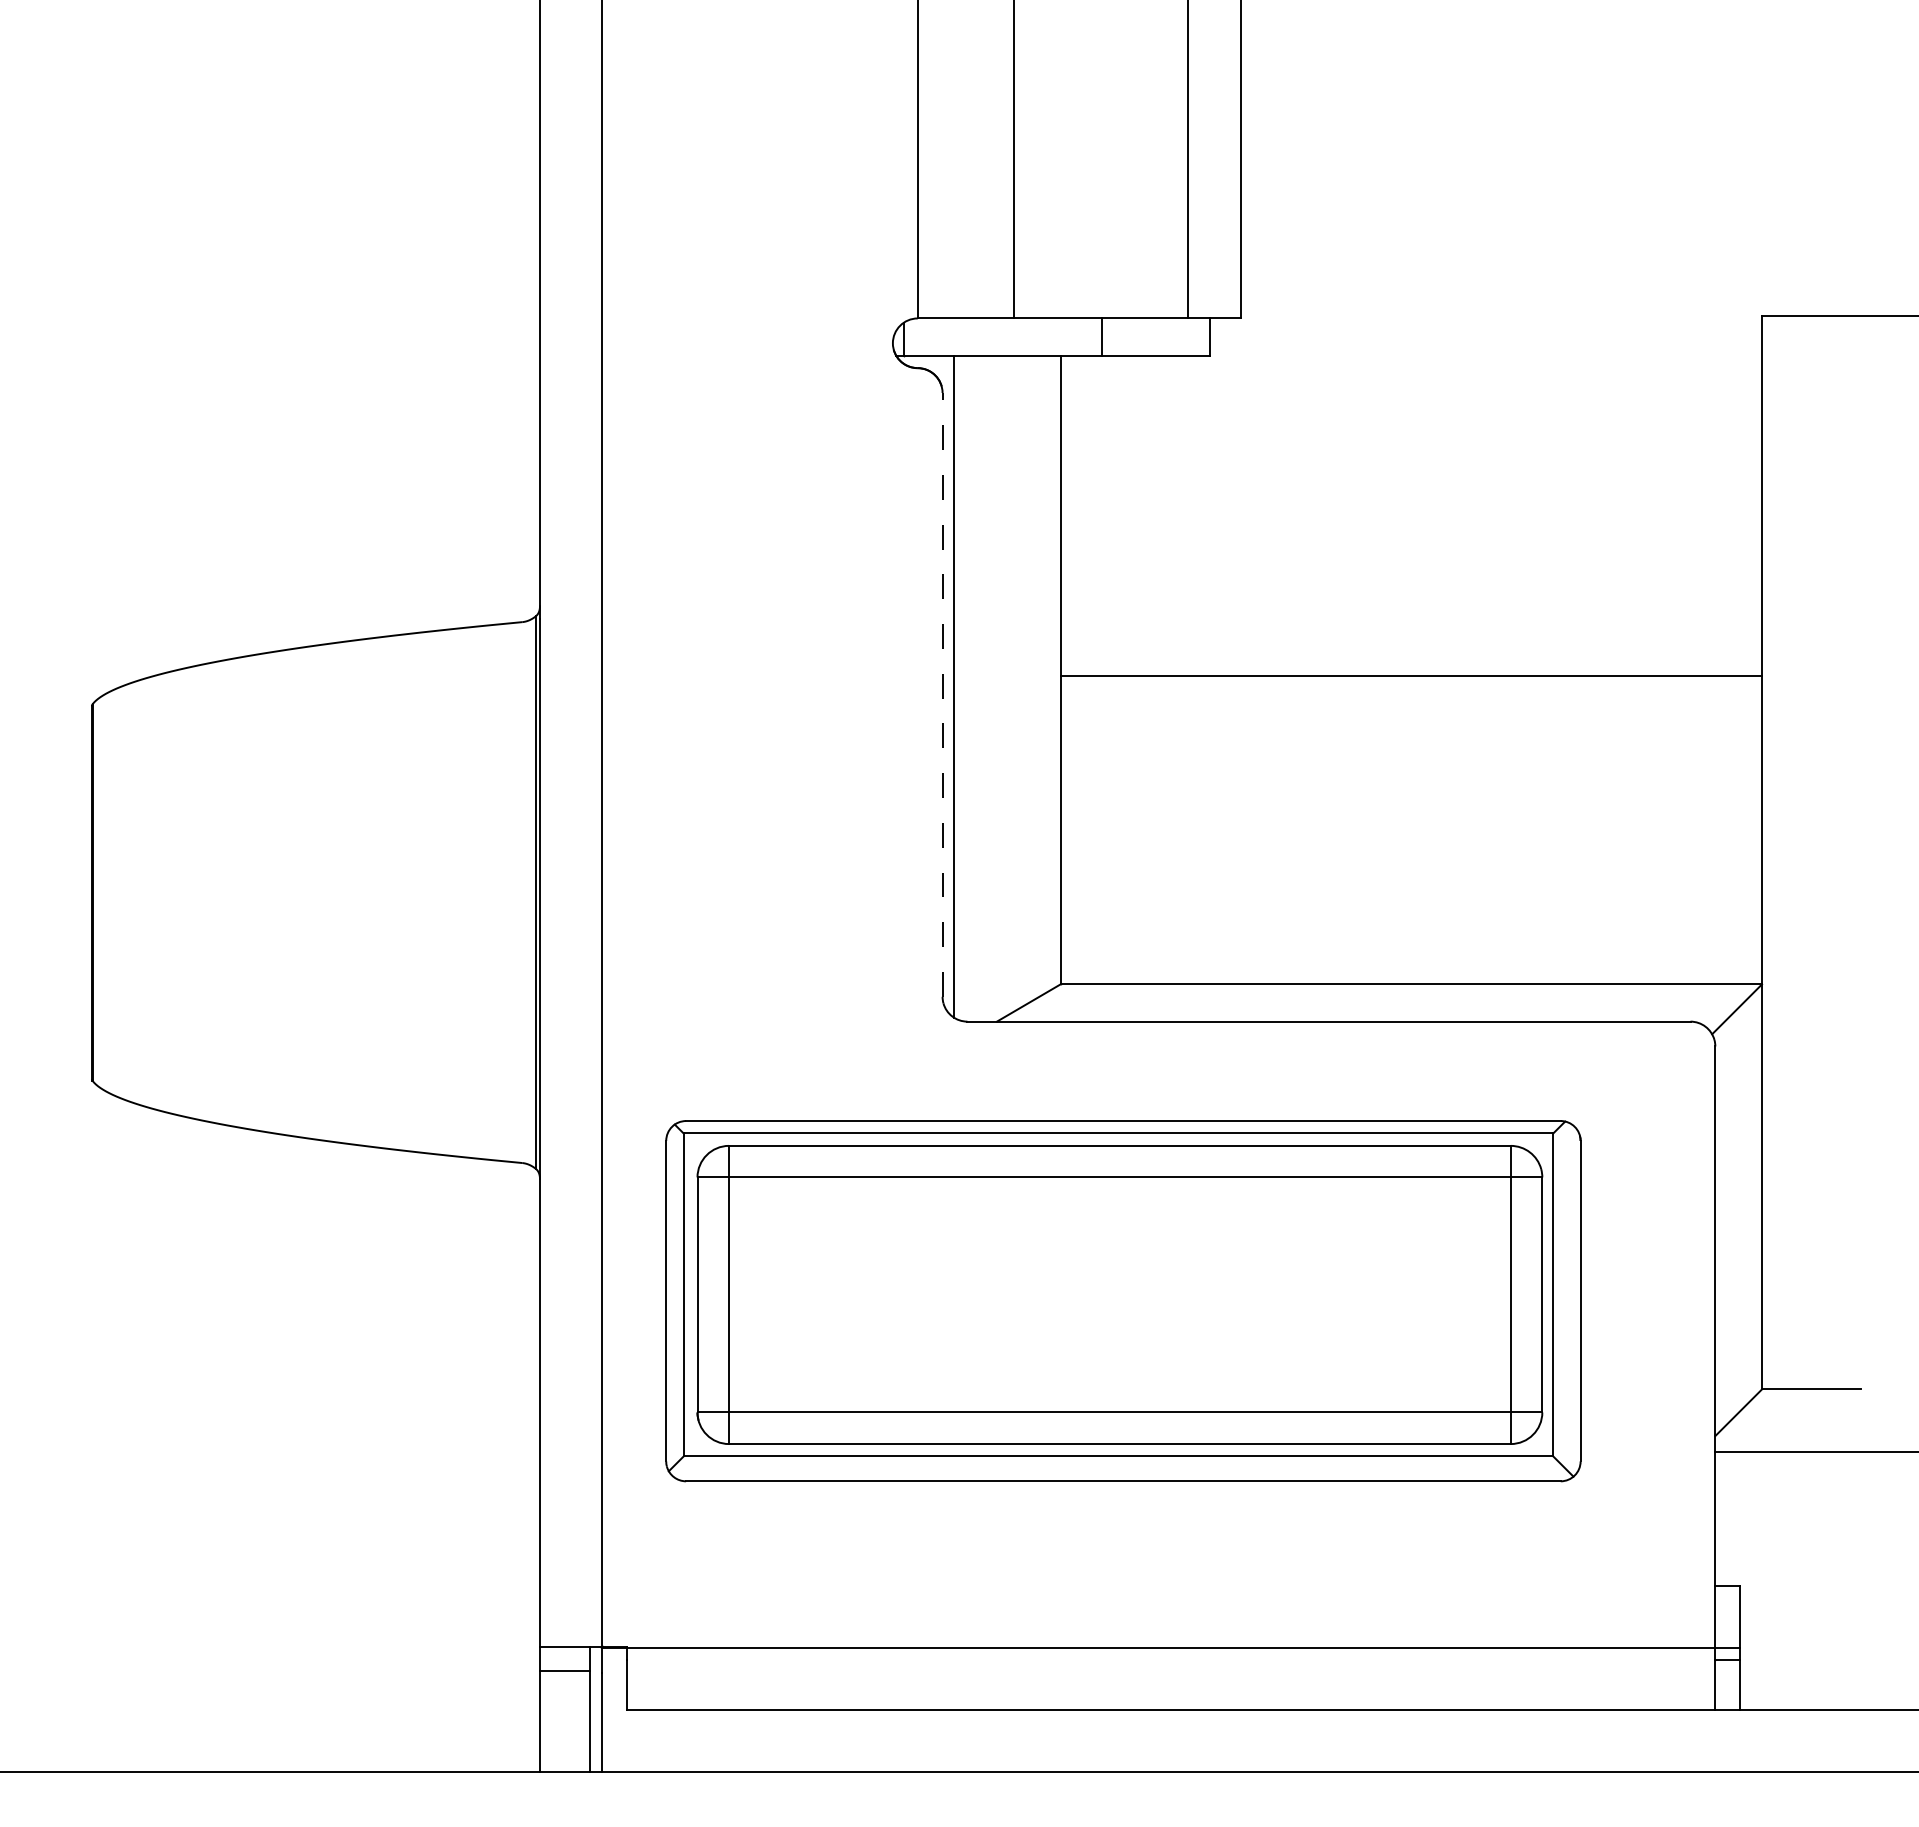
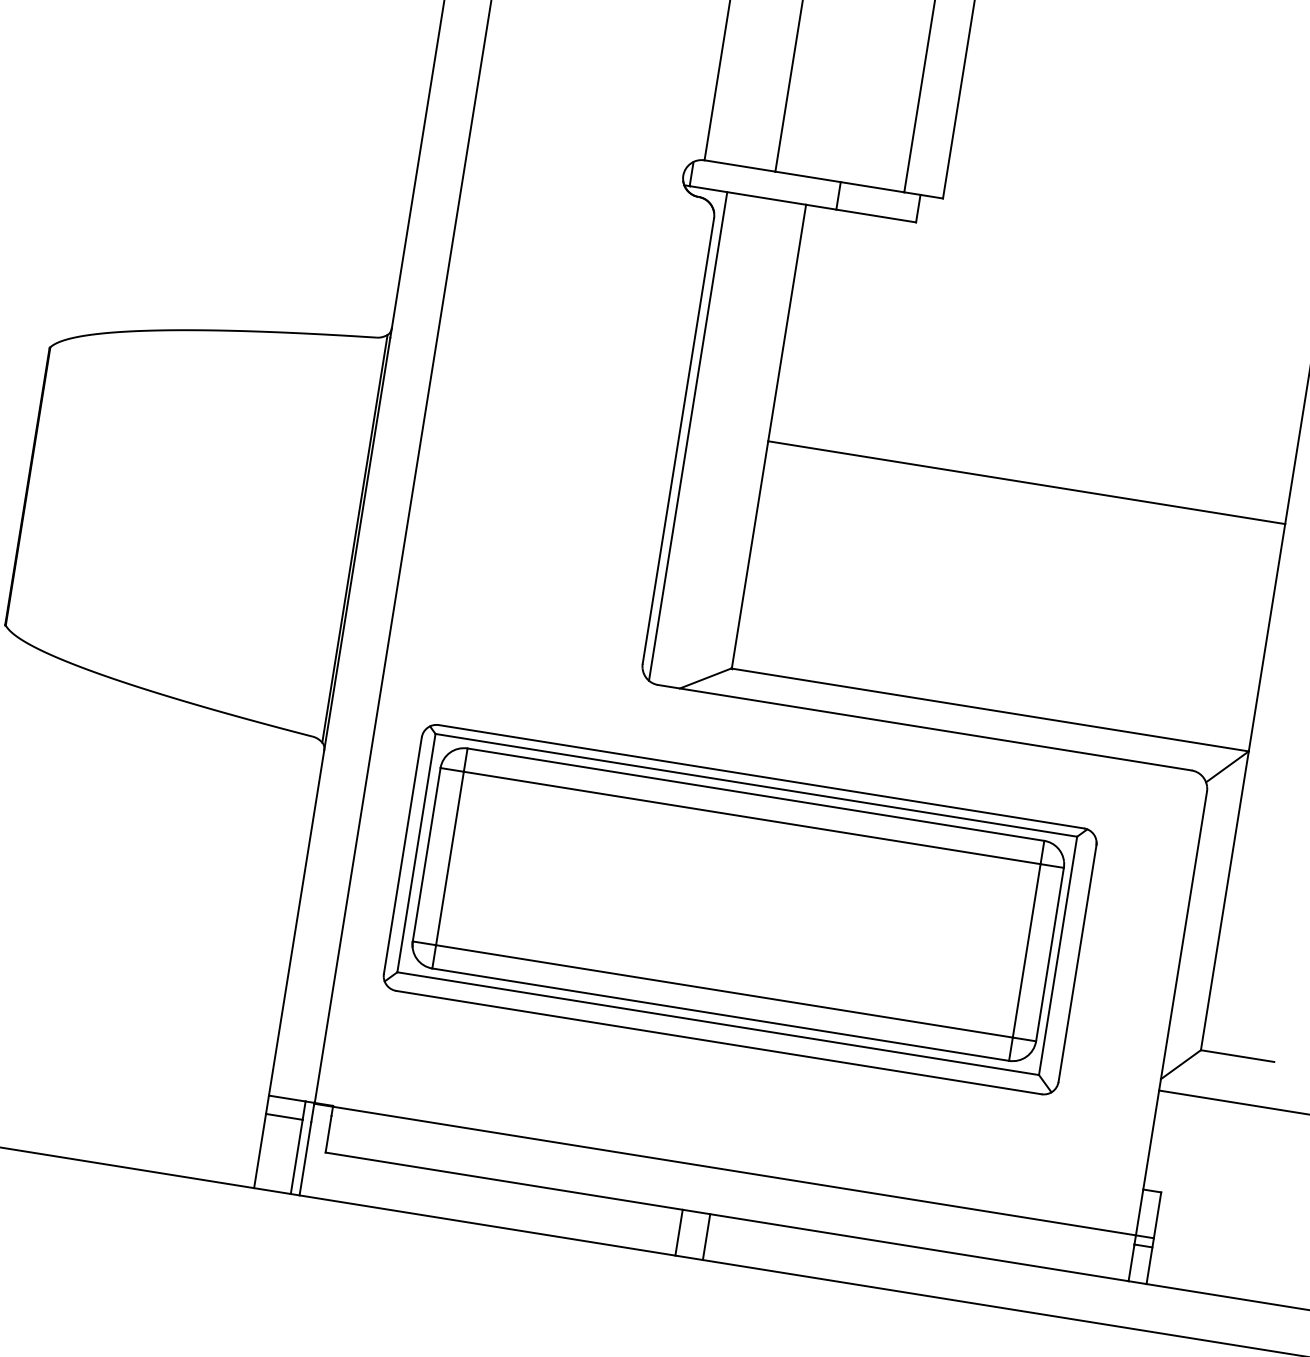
line: (942, 694) -> (678, 440), dashed -> solid
line: (1111, 1740) -> (679, 1232), added
line: (1148, 1740) -> (706, 1236), added

